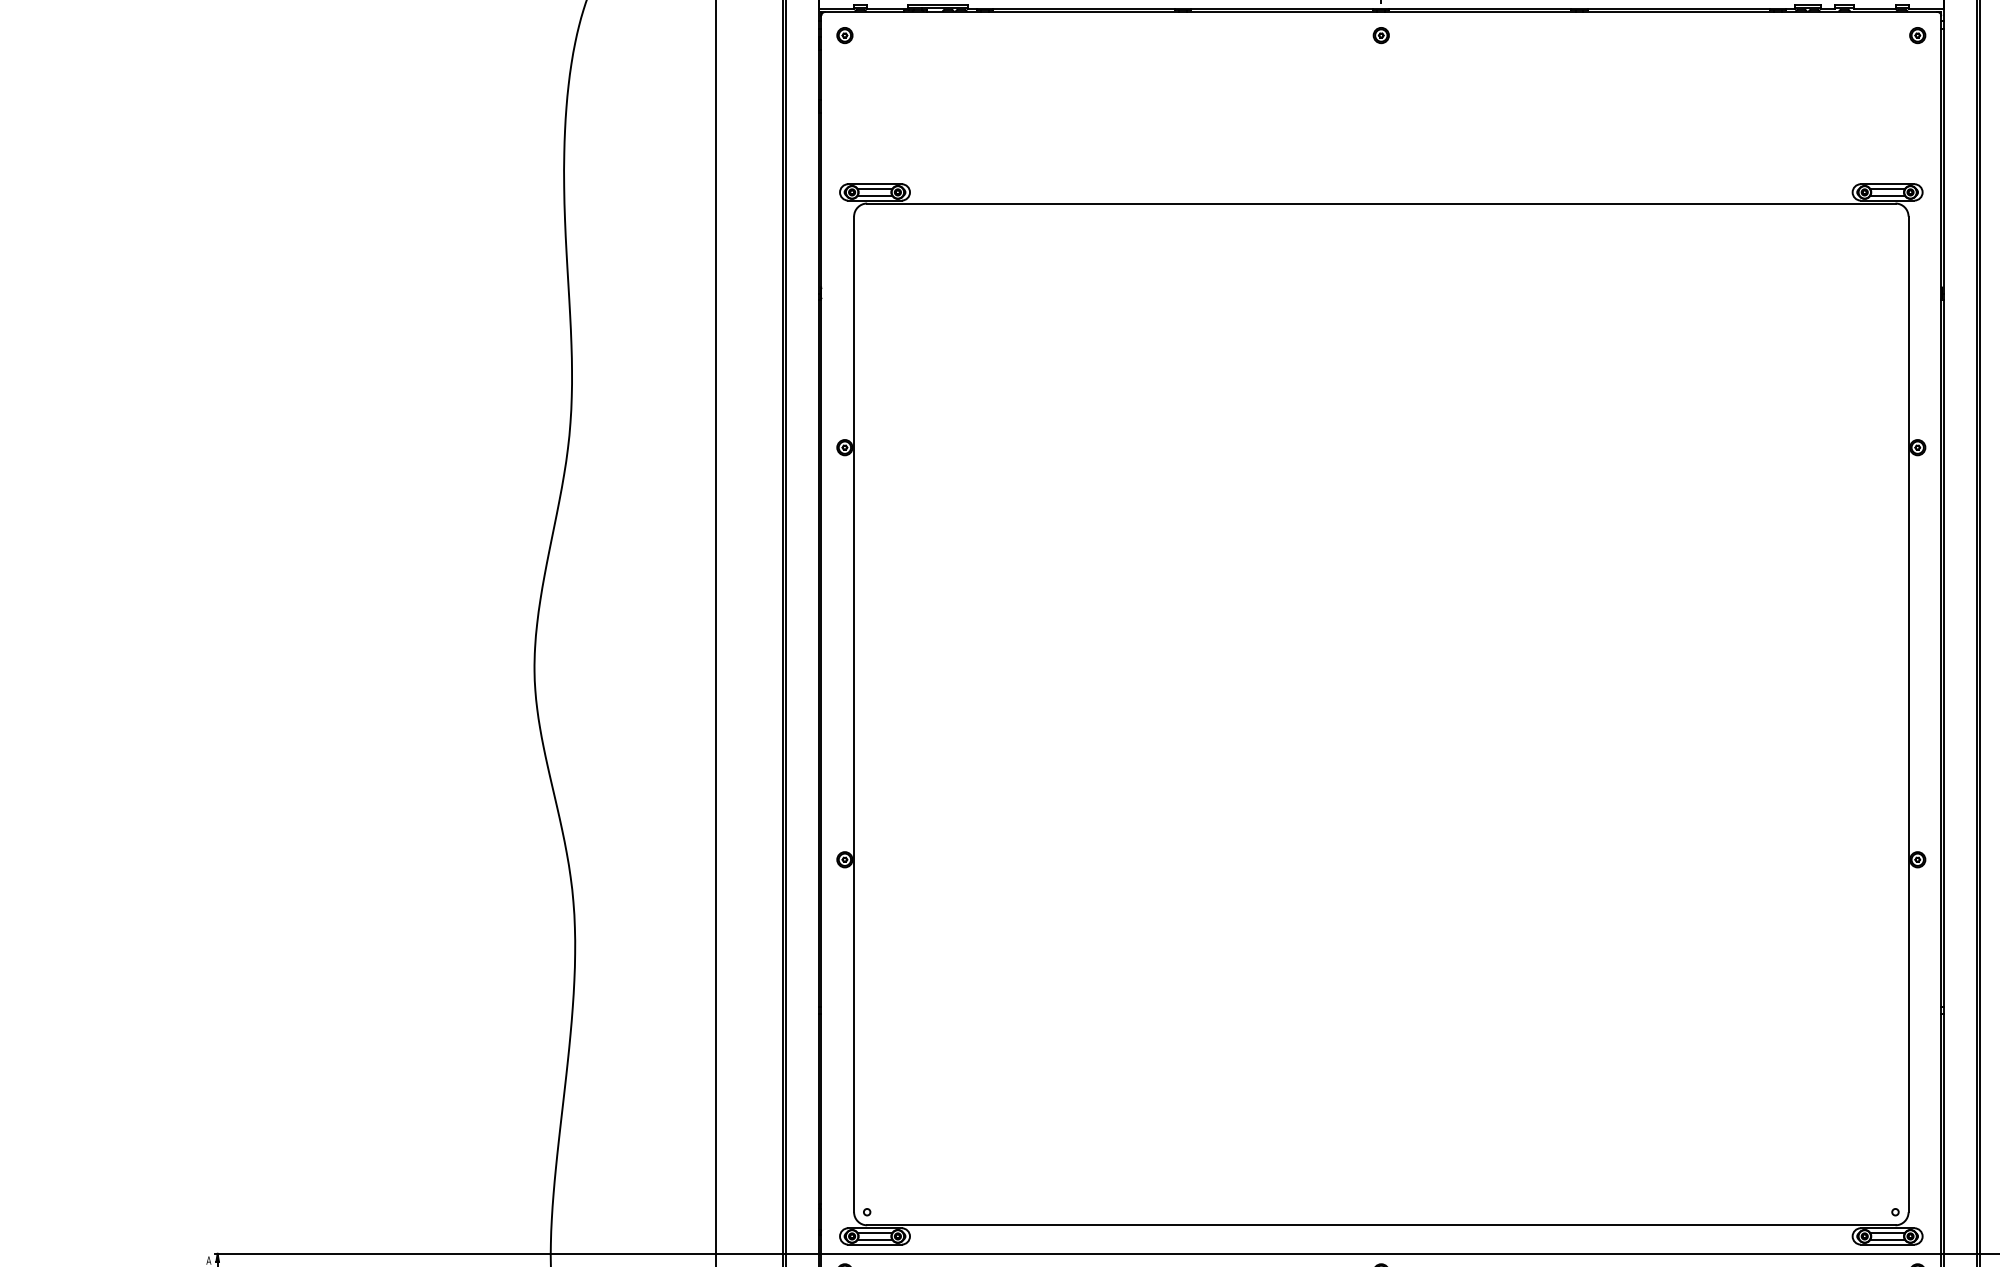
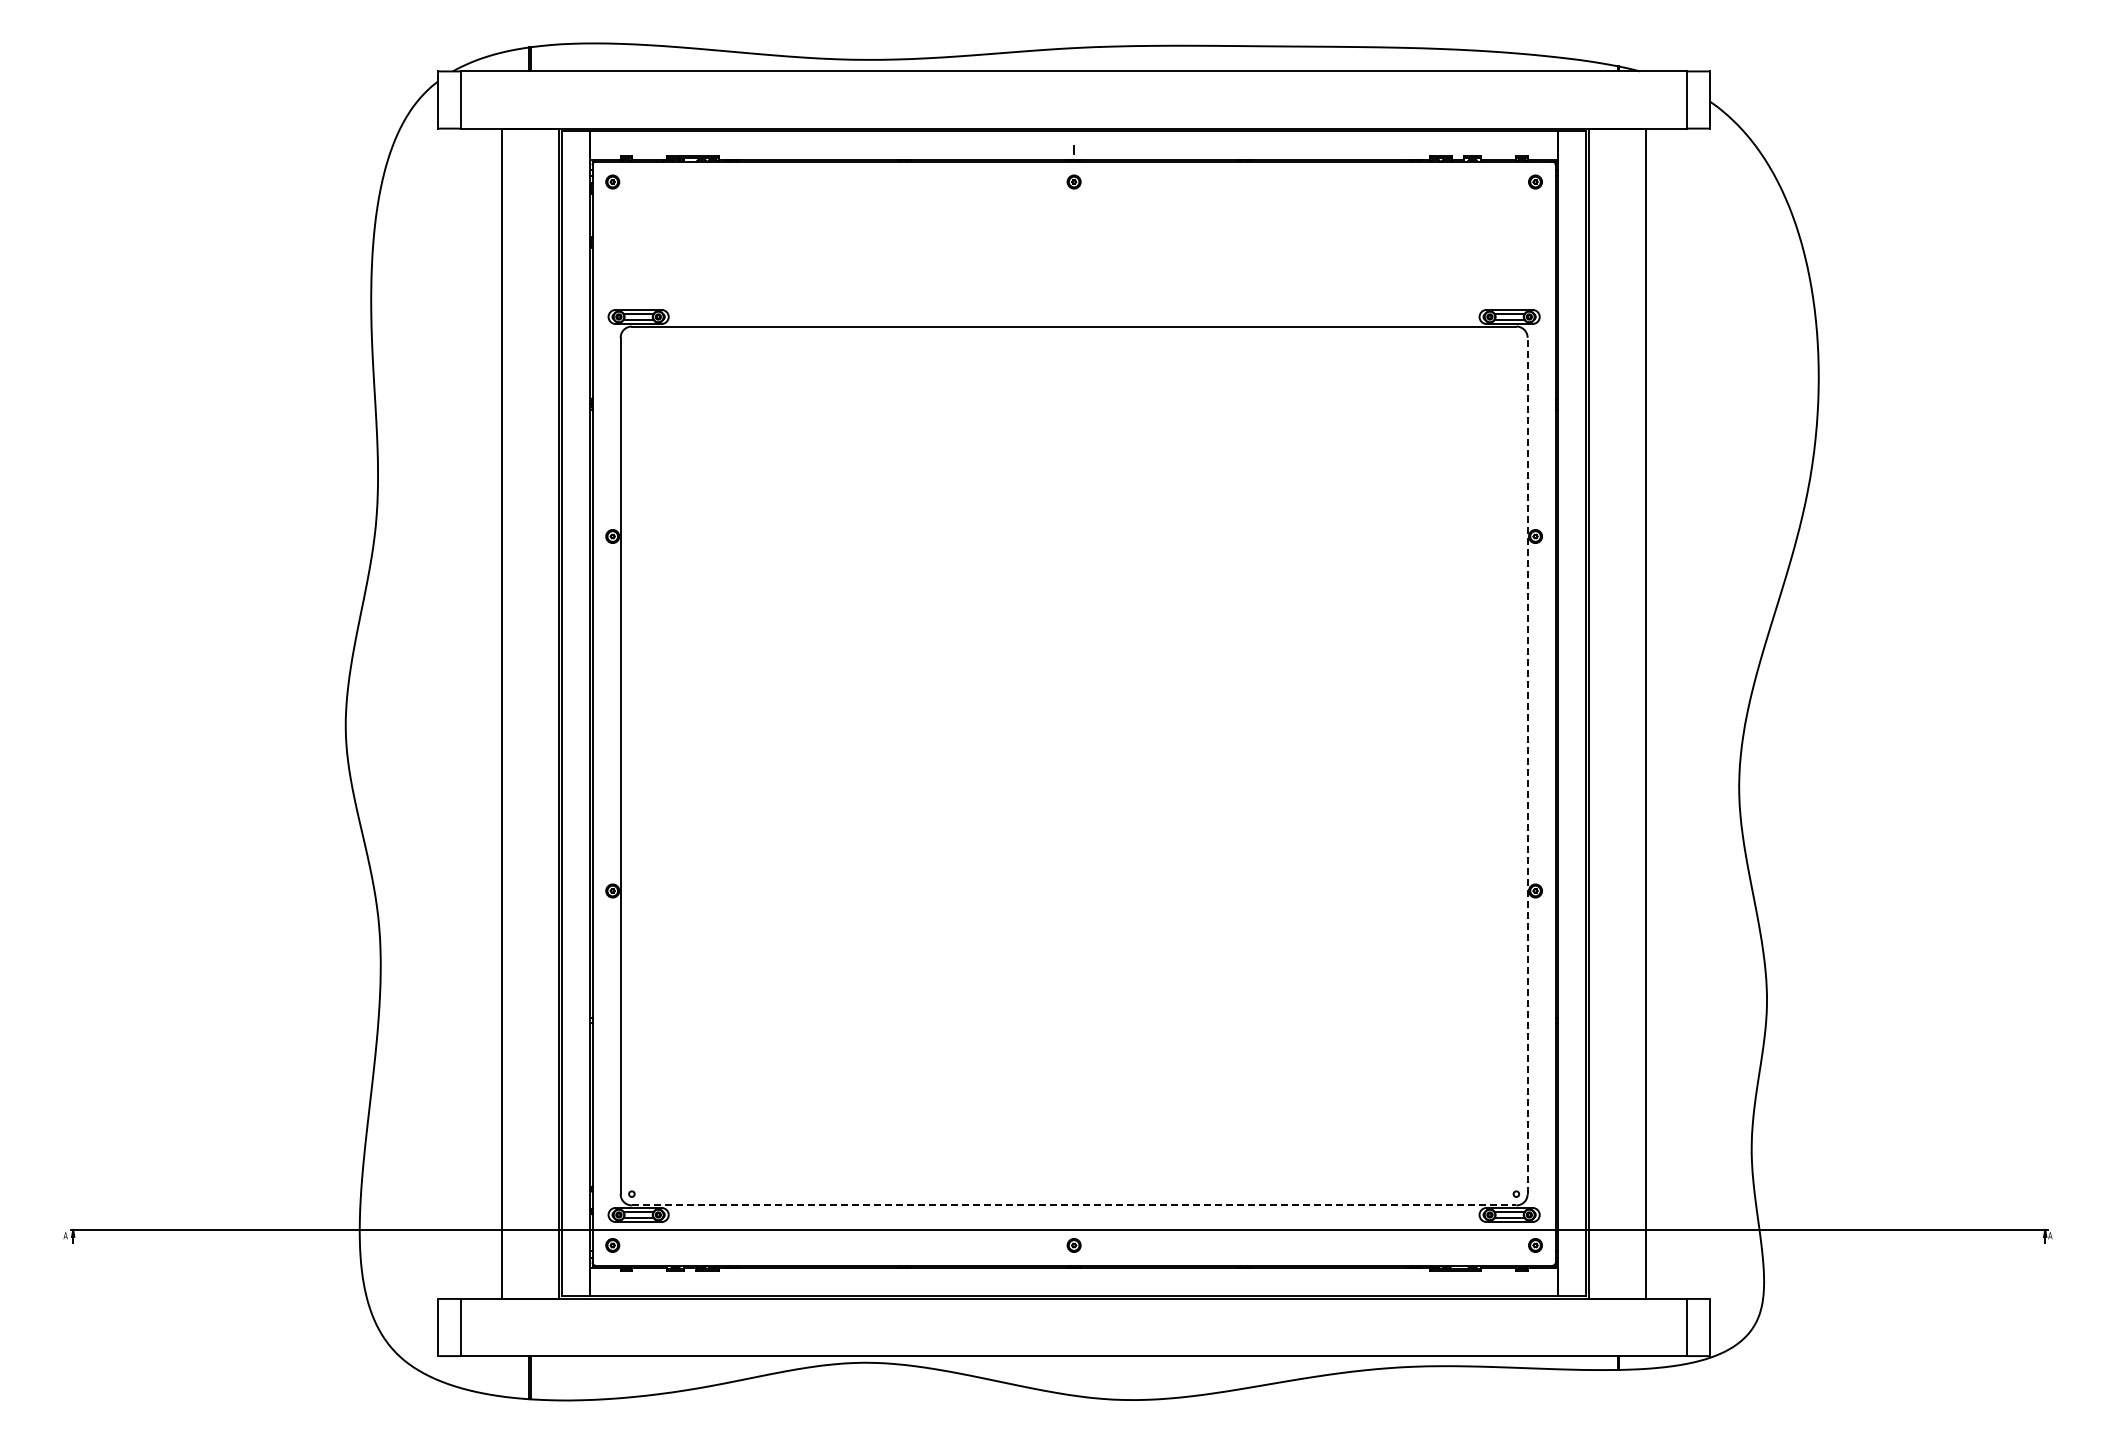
line: (1908, 713) -> (1527, 765), solid -> dashed
line: (1381, 1225) -> (1074, 1205), solid -> dashed

